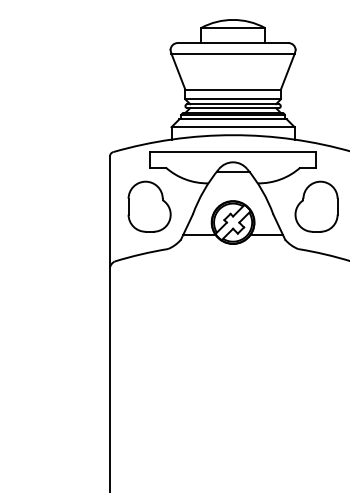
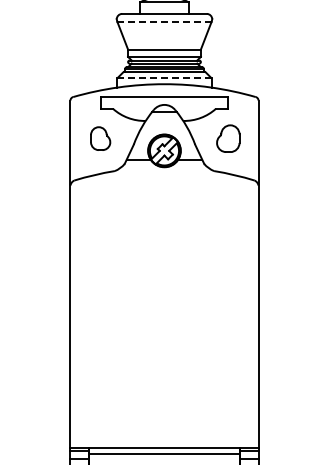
line: (233, 53) -> (164, 21), solid -> dashed
line: (233, 127) -> (164, 78), solid -> dashed
part: (149, 206) -> (100, 138), size x0.6
part: (316, 206) -> (228, 138), size x0.7

